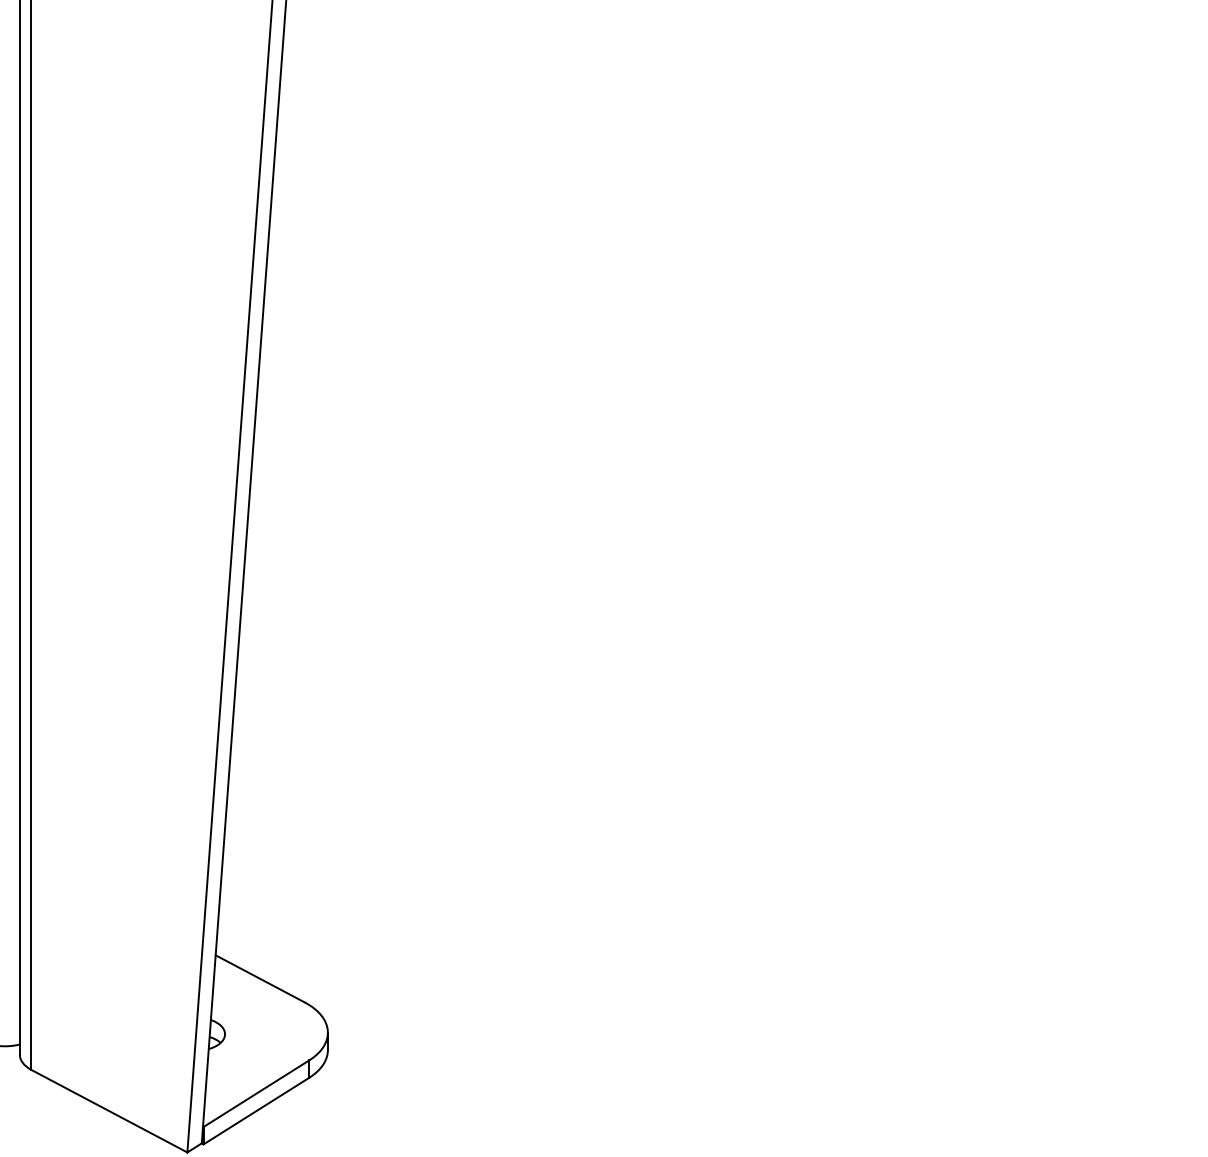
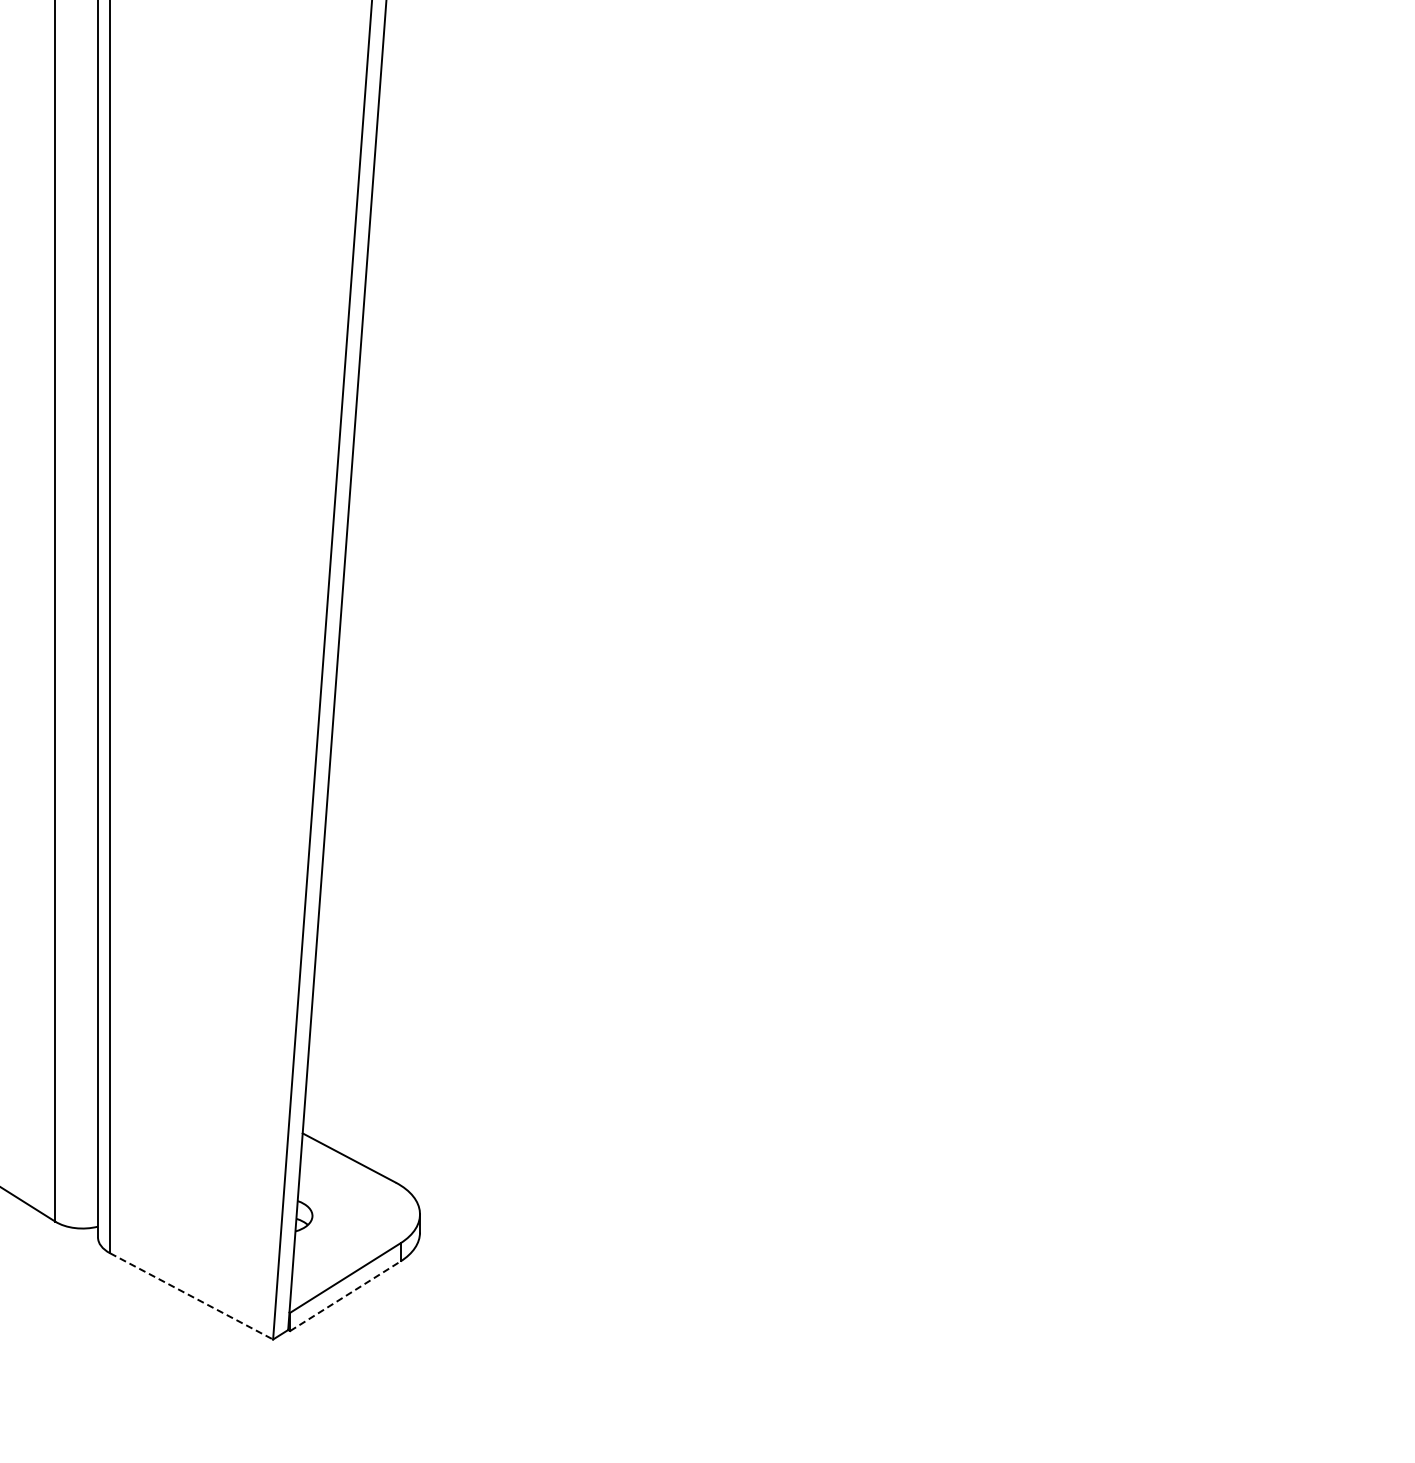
line: (110, 1111) -> (192, 1296), solid -> dashed
line: (256, 1111) -> (345, 1296), solid -> dashed

